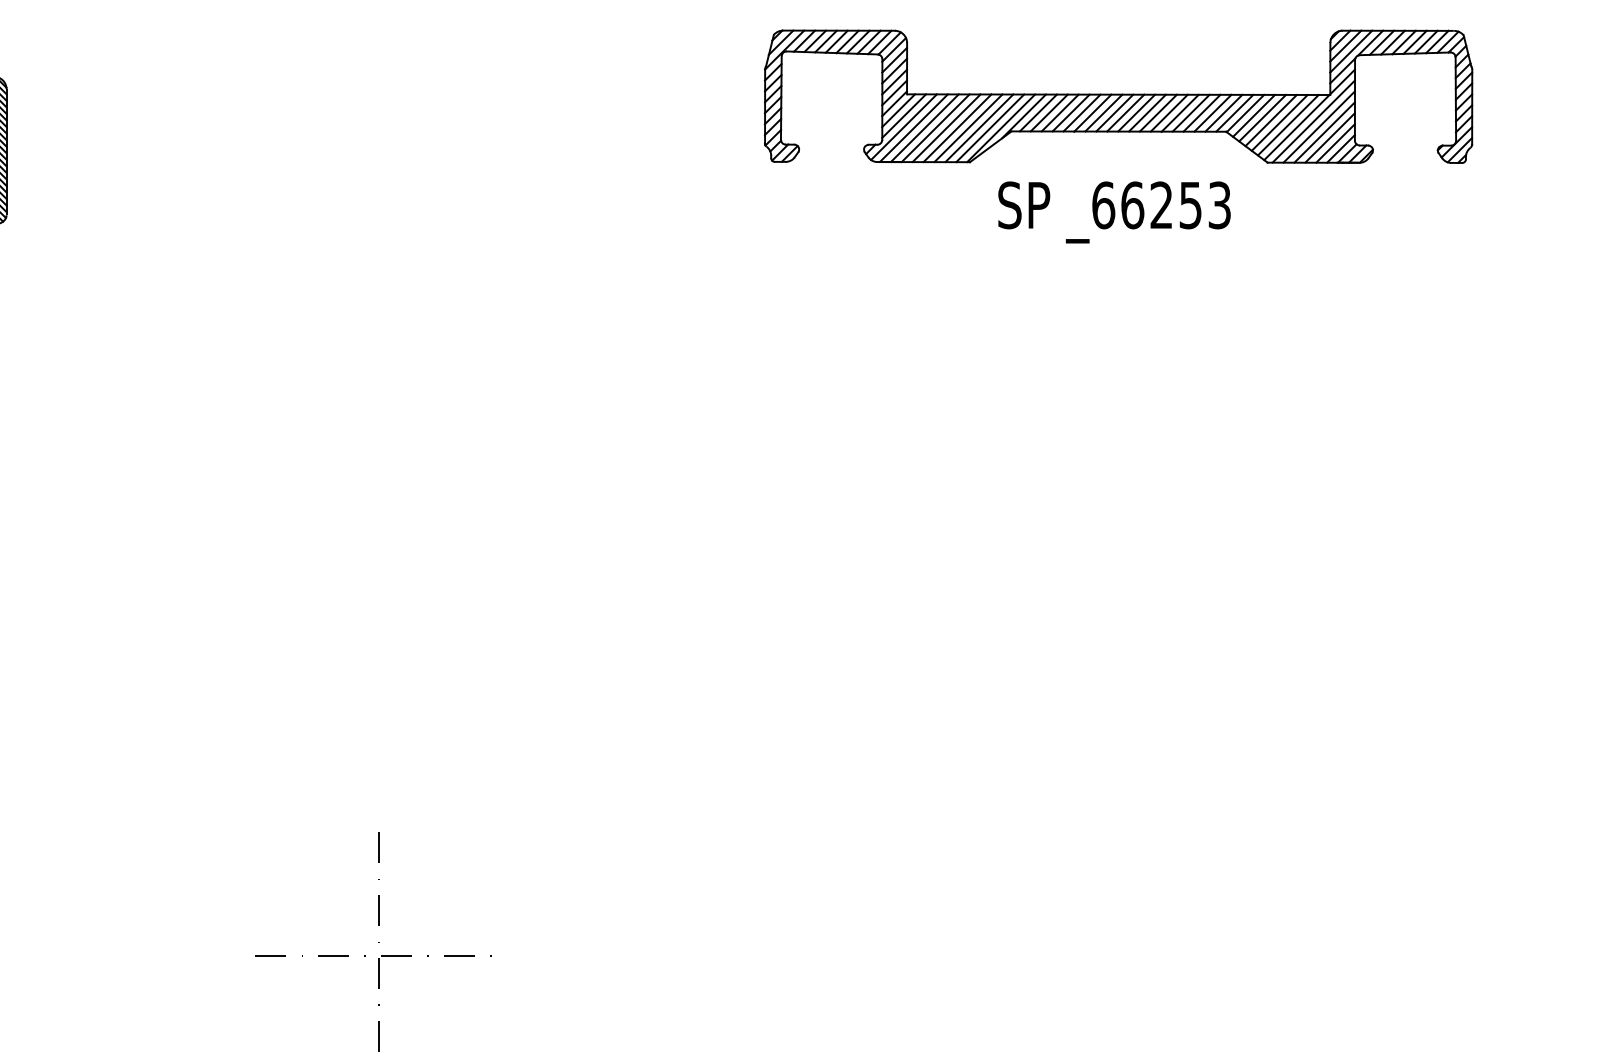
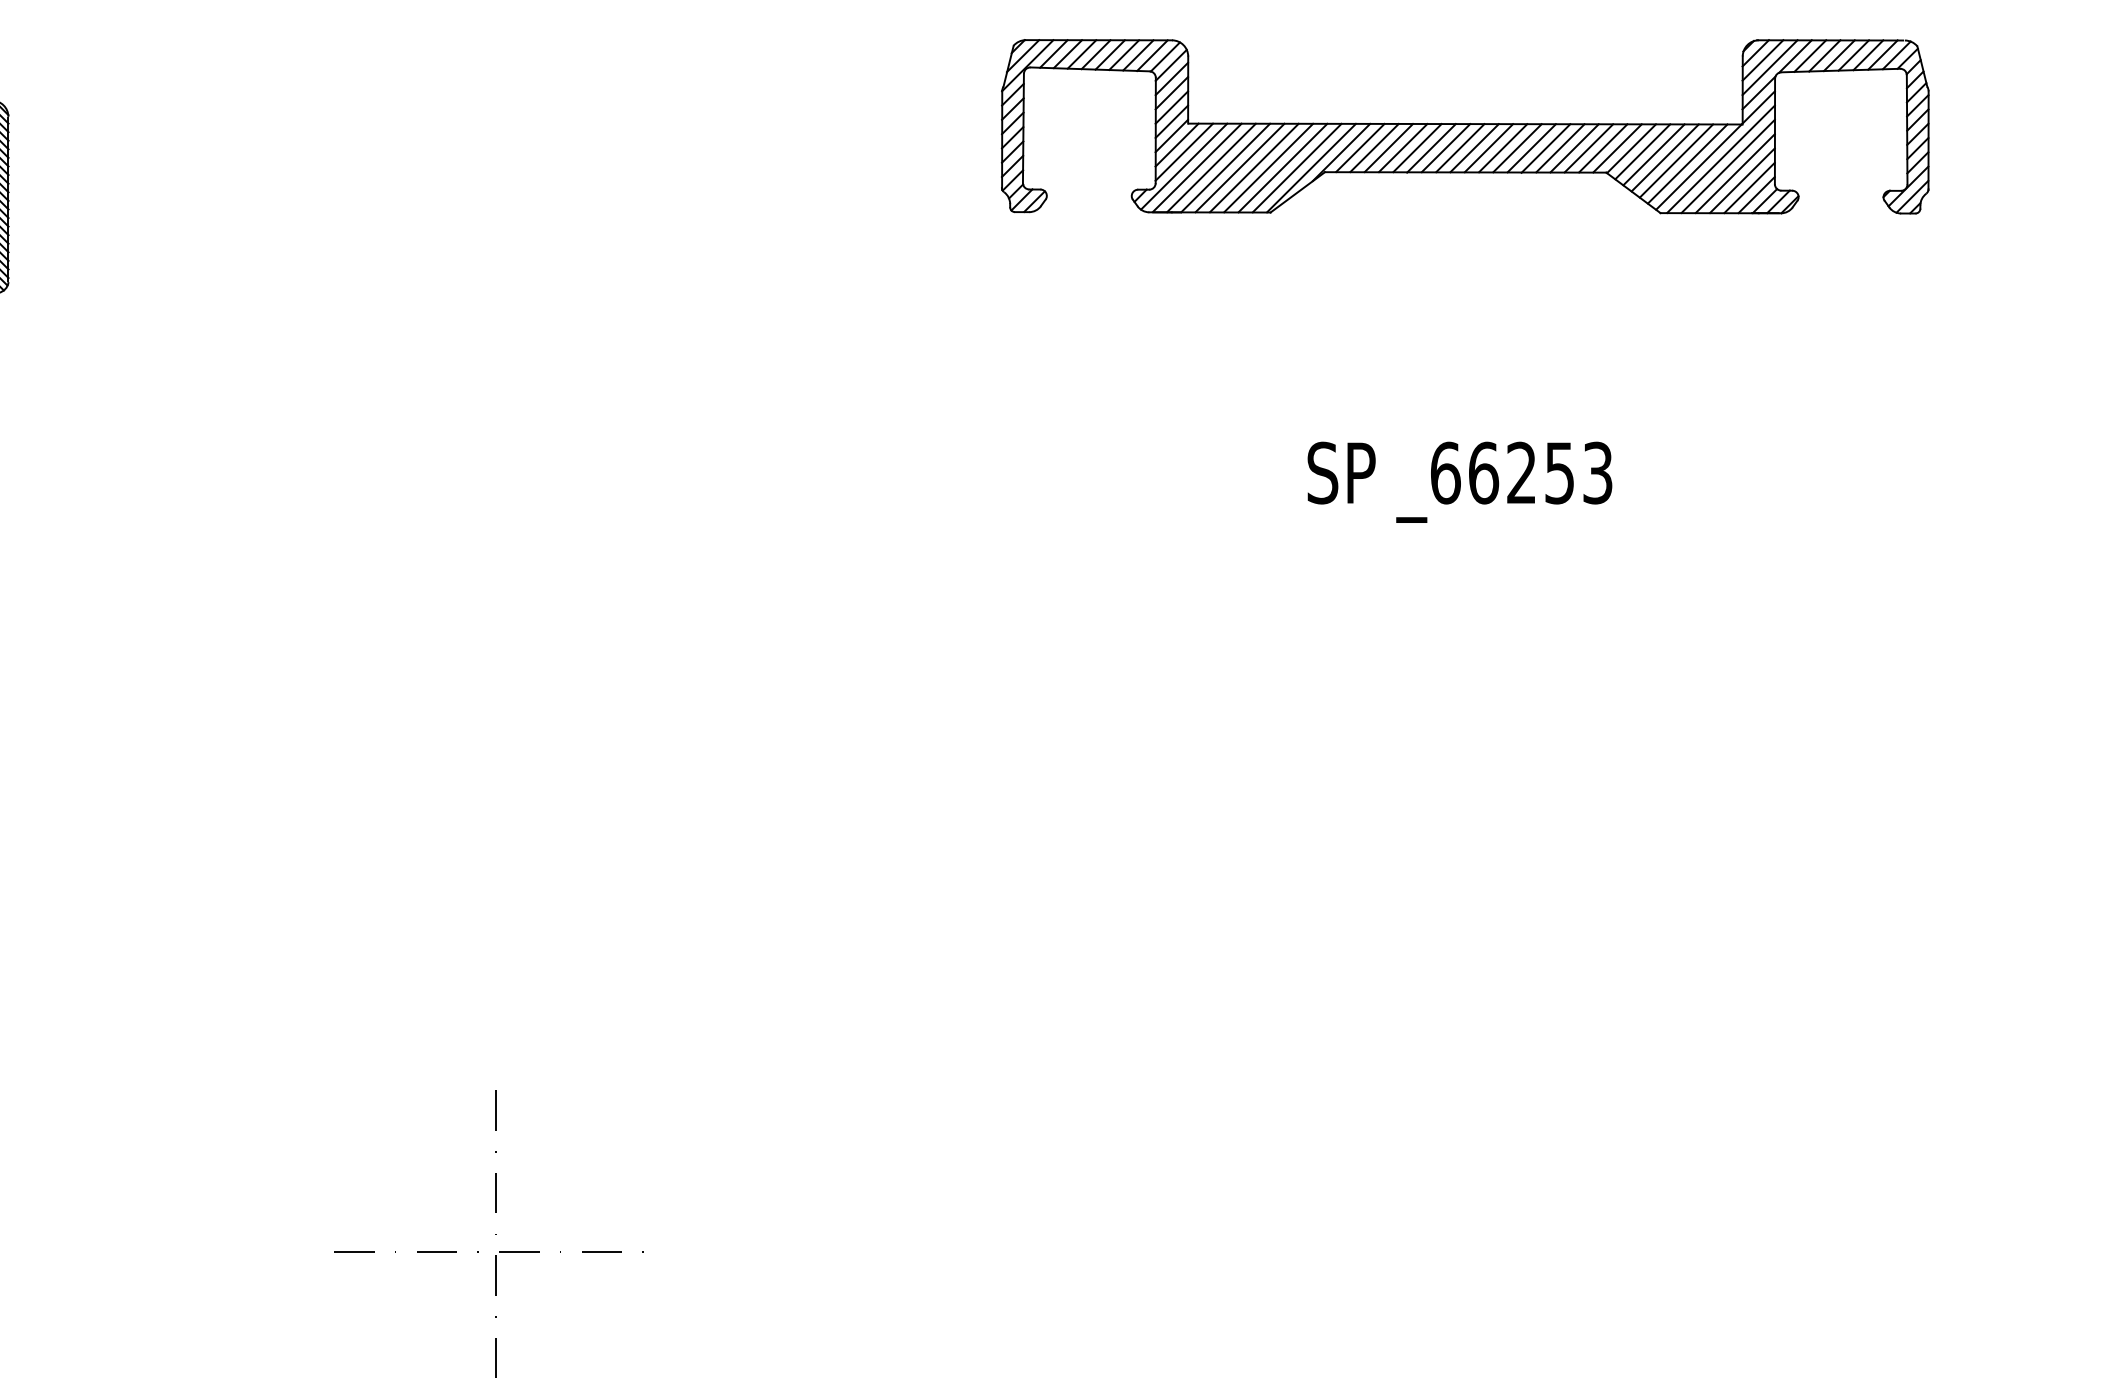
text: (1114, 211) -> (1459, 481), moved

